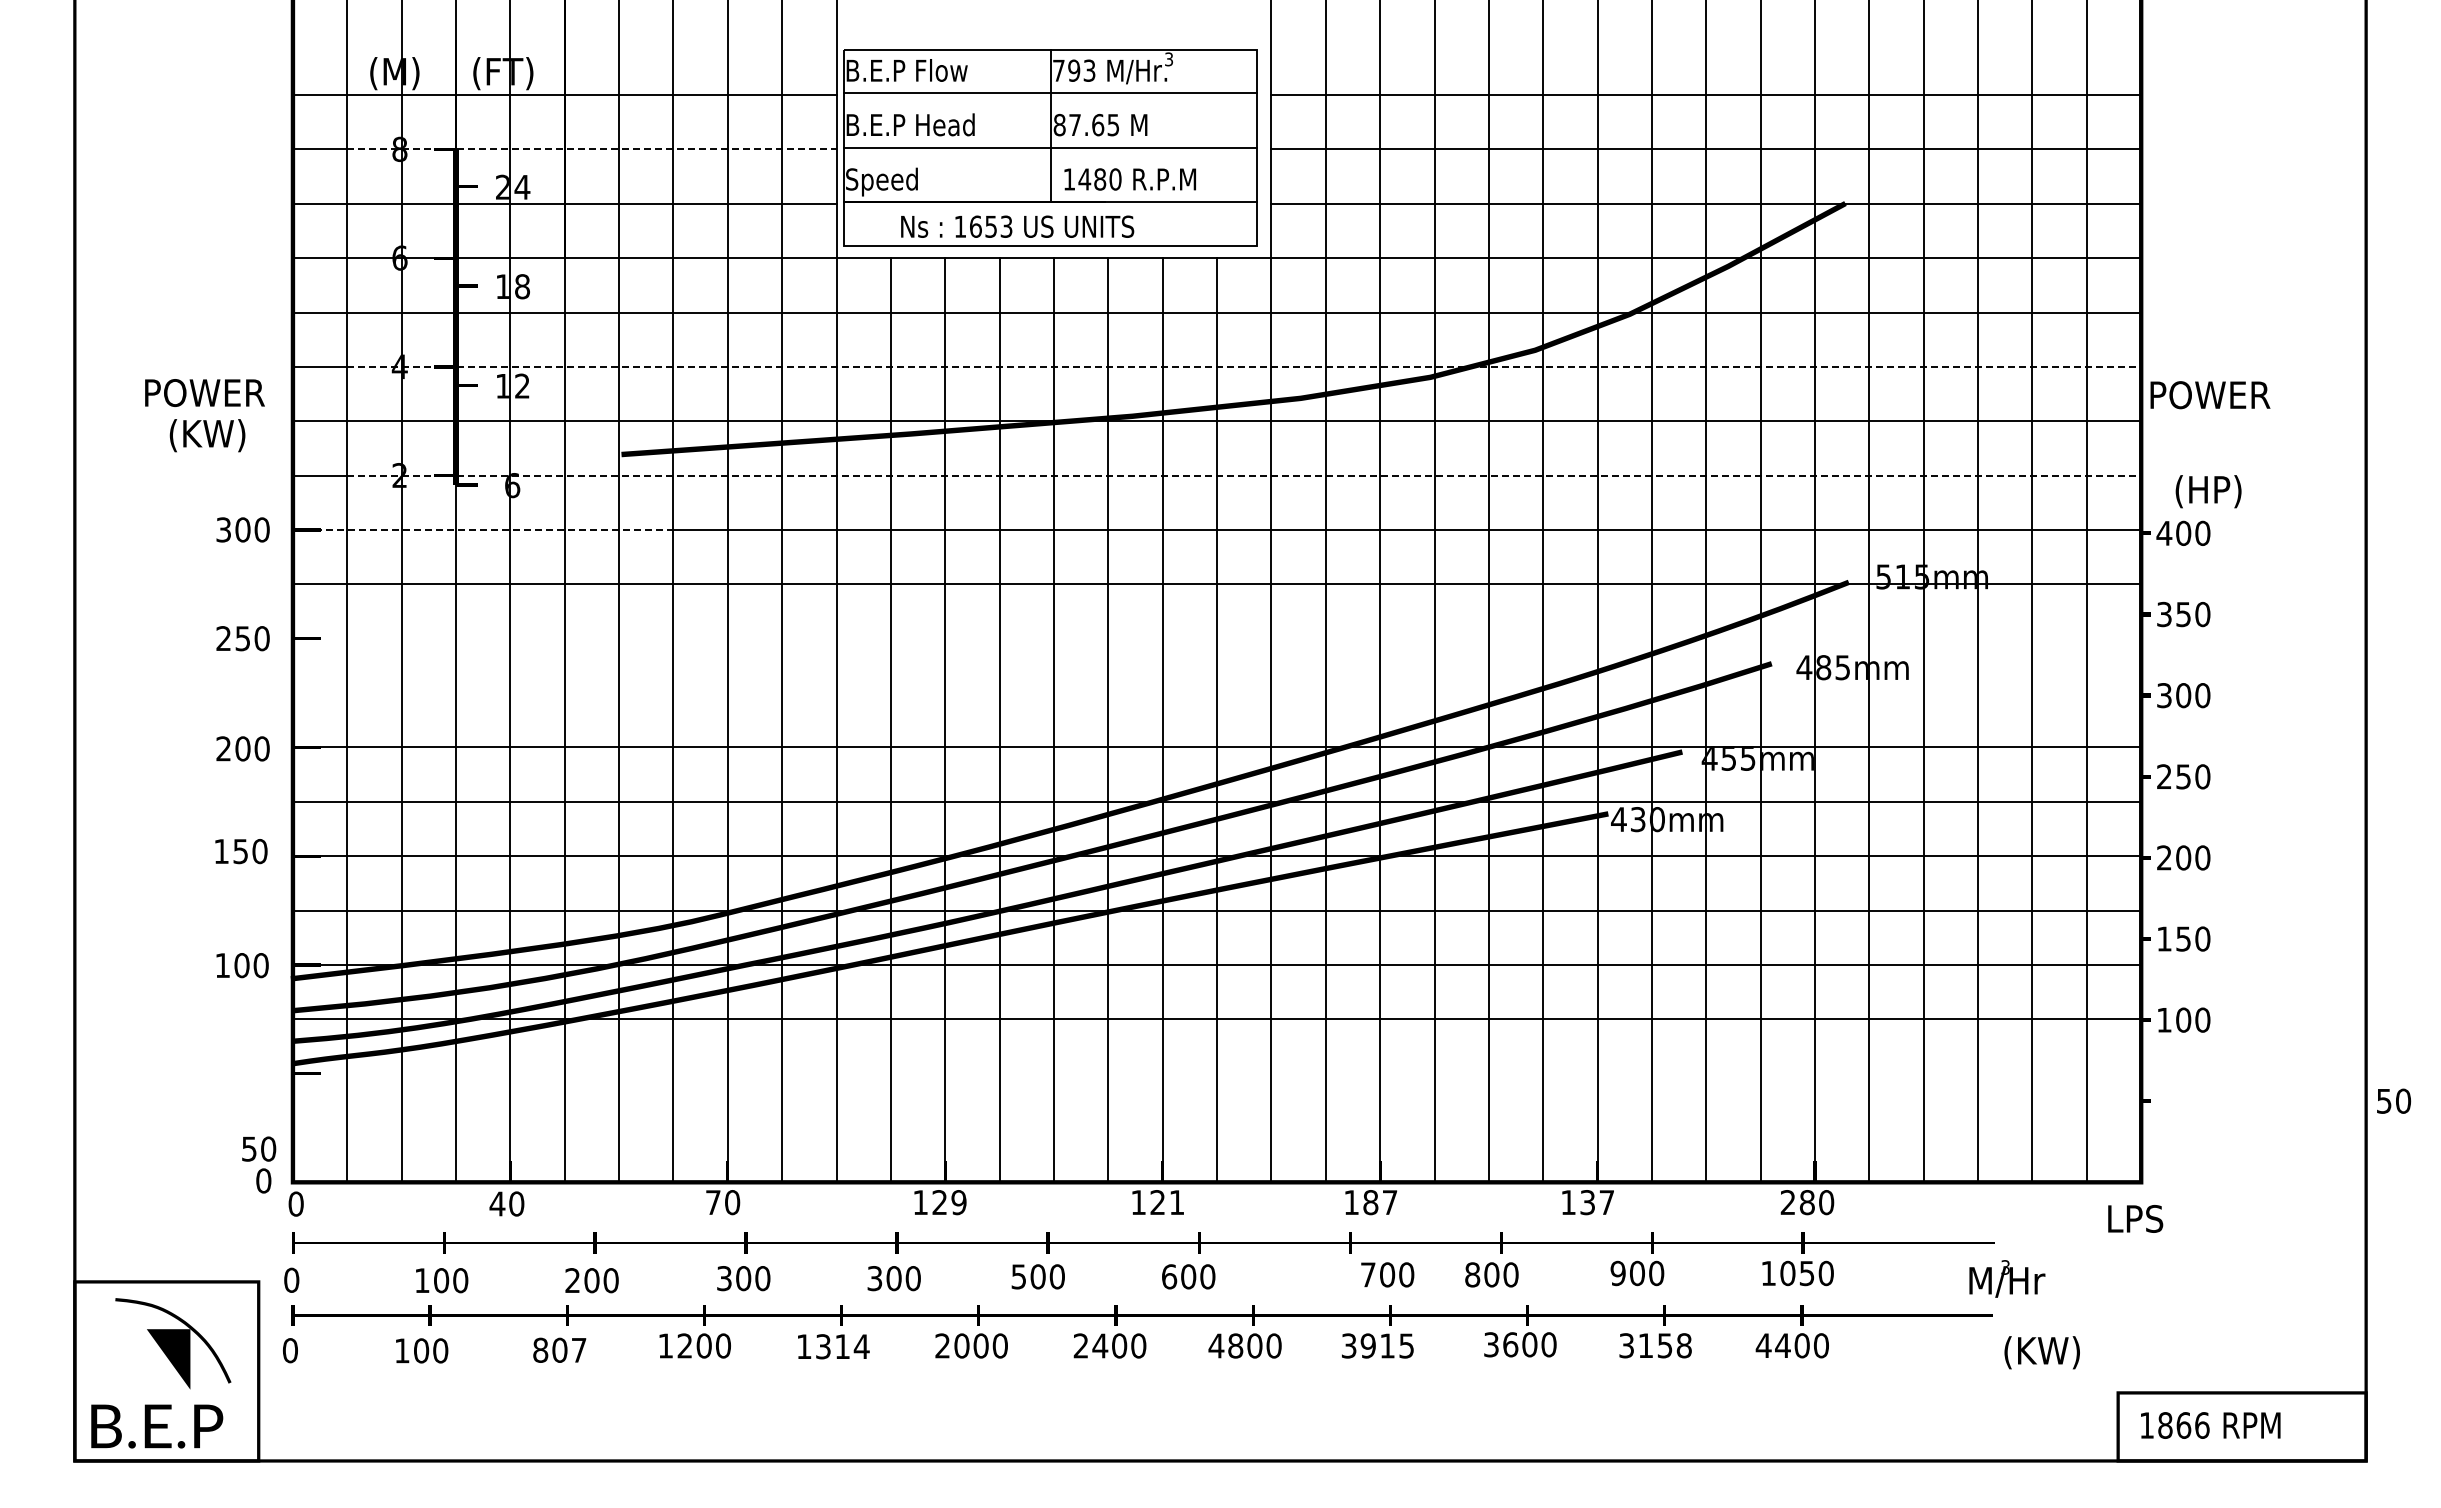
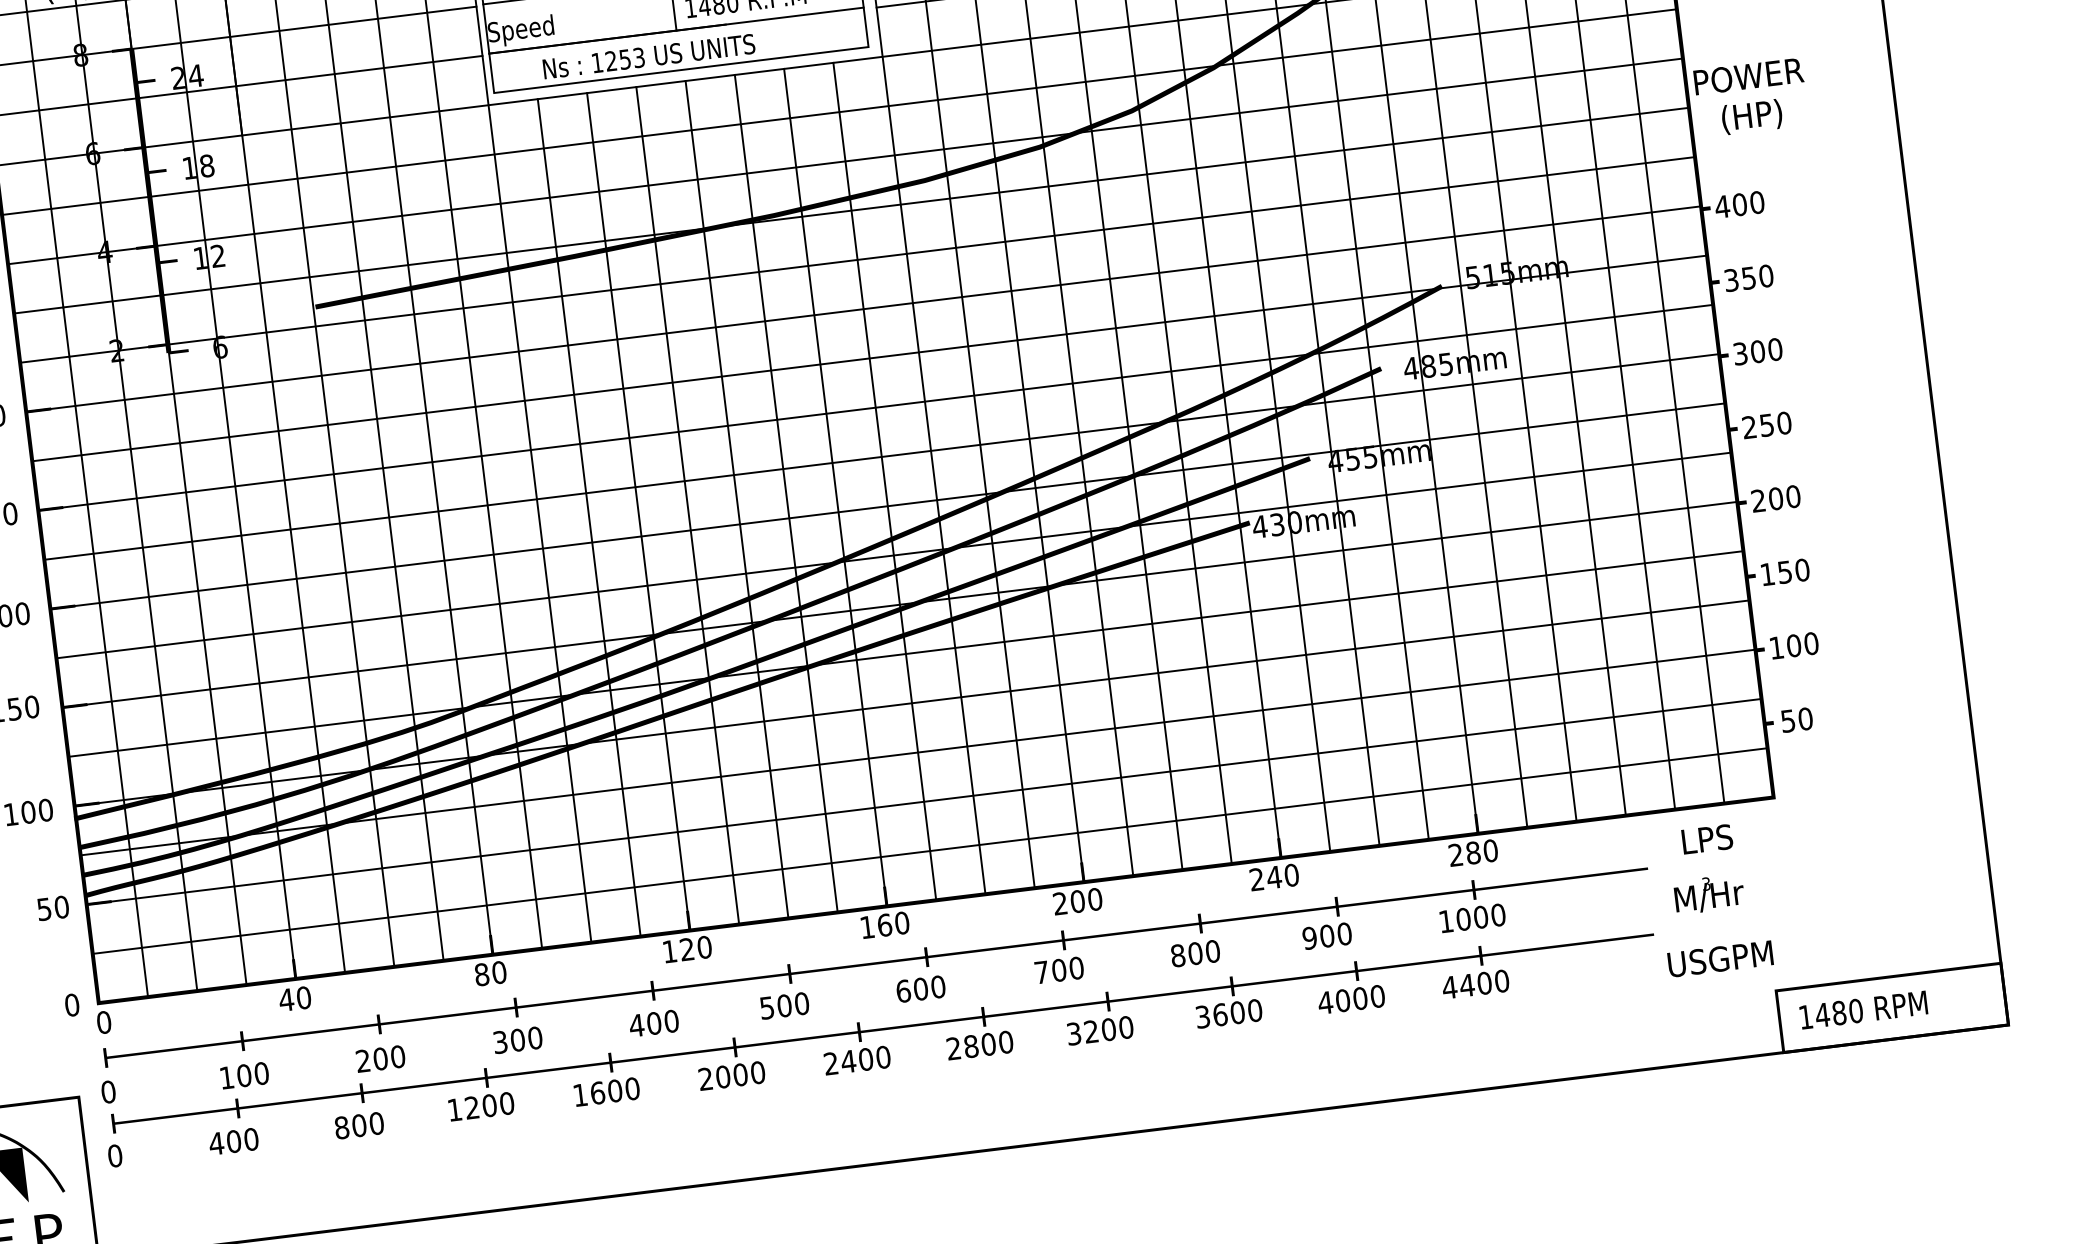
line: (591, 149) -> (254, 33), dashed -> solid
text: (975, 226) -> (610, 61), 1653 -> 1253
line: (1244, 366) -> (870, 157), dashed -> solid
line: (1244, 475) -> (882, 256), dashed -> solid
text: (2208, 491) -> (1751, 116), moved
line: (483, 530) -> (198, 391), dashed -> solid
line: (1216, 638) -> (875, 407), added
line: (1216, 693) -> (881, 457), added
line: (1216, 1073) -> (923, 801), added
text: (2394, 1100) -> (1797, 719), moved
line: (1216, 1127) -> (929, 850), added
text: (259, 1148) -> (53, 907), moved
text: (712, 1202) -> (481, 974), 70 -> 80
text: (958, 1202) -> (704, 947), 129 -> 120
text: (1167, 1202) -> (893, 924), 121 -> 160
text: (1370, 1202) -> (1077, 901), 187 -> 200
text: (1587, 1202) -> (1274, 877), 137 -> 240
text: (2135, 1218) -> (1707, 838), moved
text: (1806, 1273) -> (1480, 917), 1050 -> 1000
text: (1387, 1274) -> (1059, 970), moved
text: (874, 1278) -> (636, 1025), 300 -> 400
text: (2007, 1278) -> (1709, 893), moved
text: (1216, 1345) -> (953, 1048), 4800 -> 2800
text: (1387, 1345) -> (1108, 1029), 3915 -> 3200
text: (1654, 1345) -> (1350, 999), 3158 -> 4000
text: (842, 1346) -> (615, 1090), 1314 -> 1600
text: (578, 1349) -> (376, 1122), 807 -> 800
text: (402, 1350) -> (216, 1143), 100 -> 400
text: (2061, 1352) -> (1720, 960), (KW) -> USGPM
text: (2183, 1425) -> (1839, 1013), 1866 -> 1480

